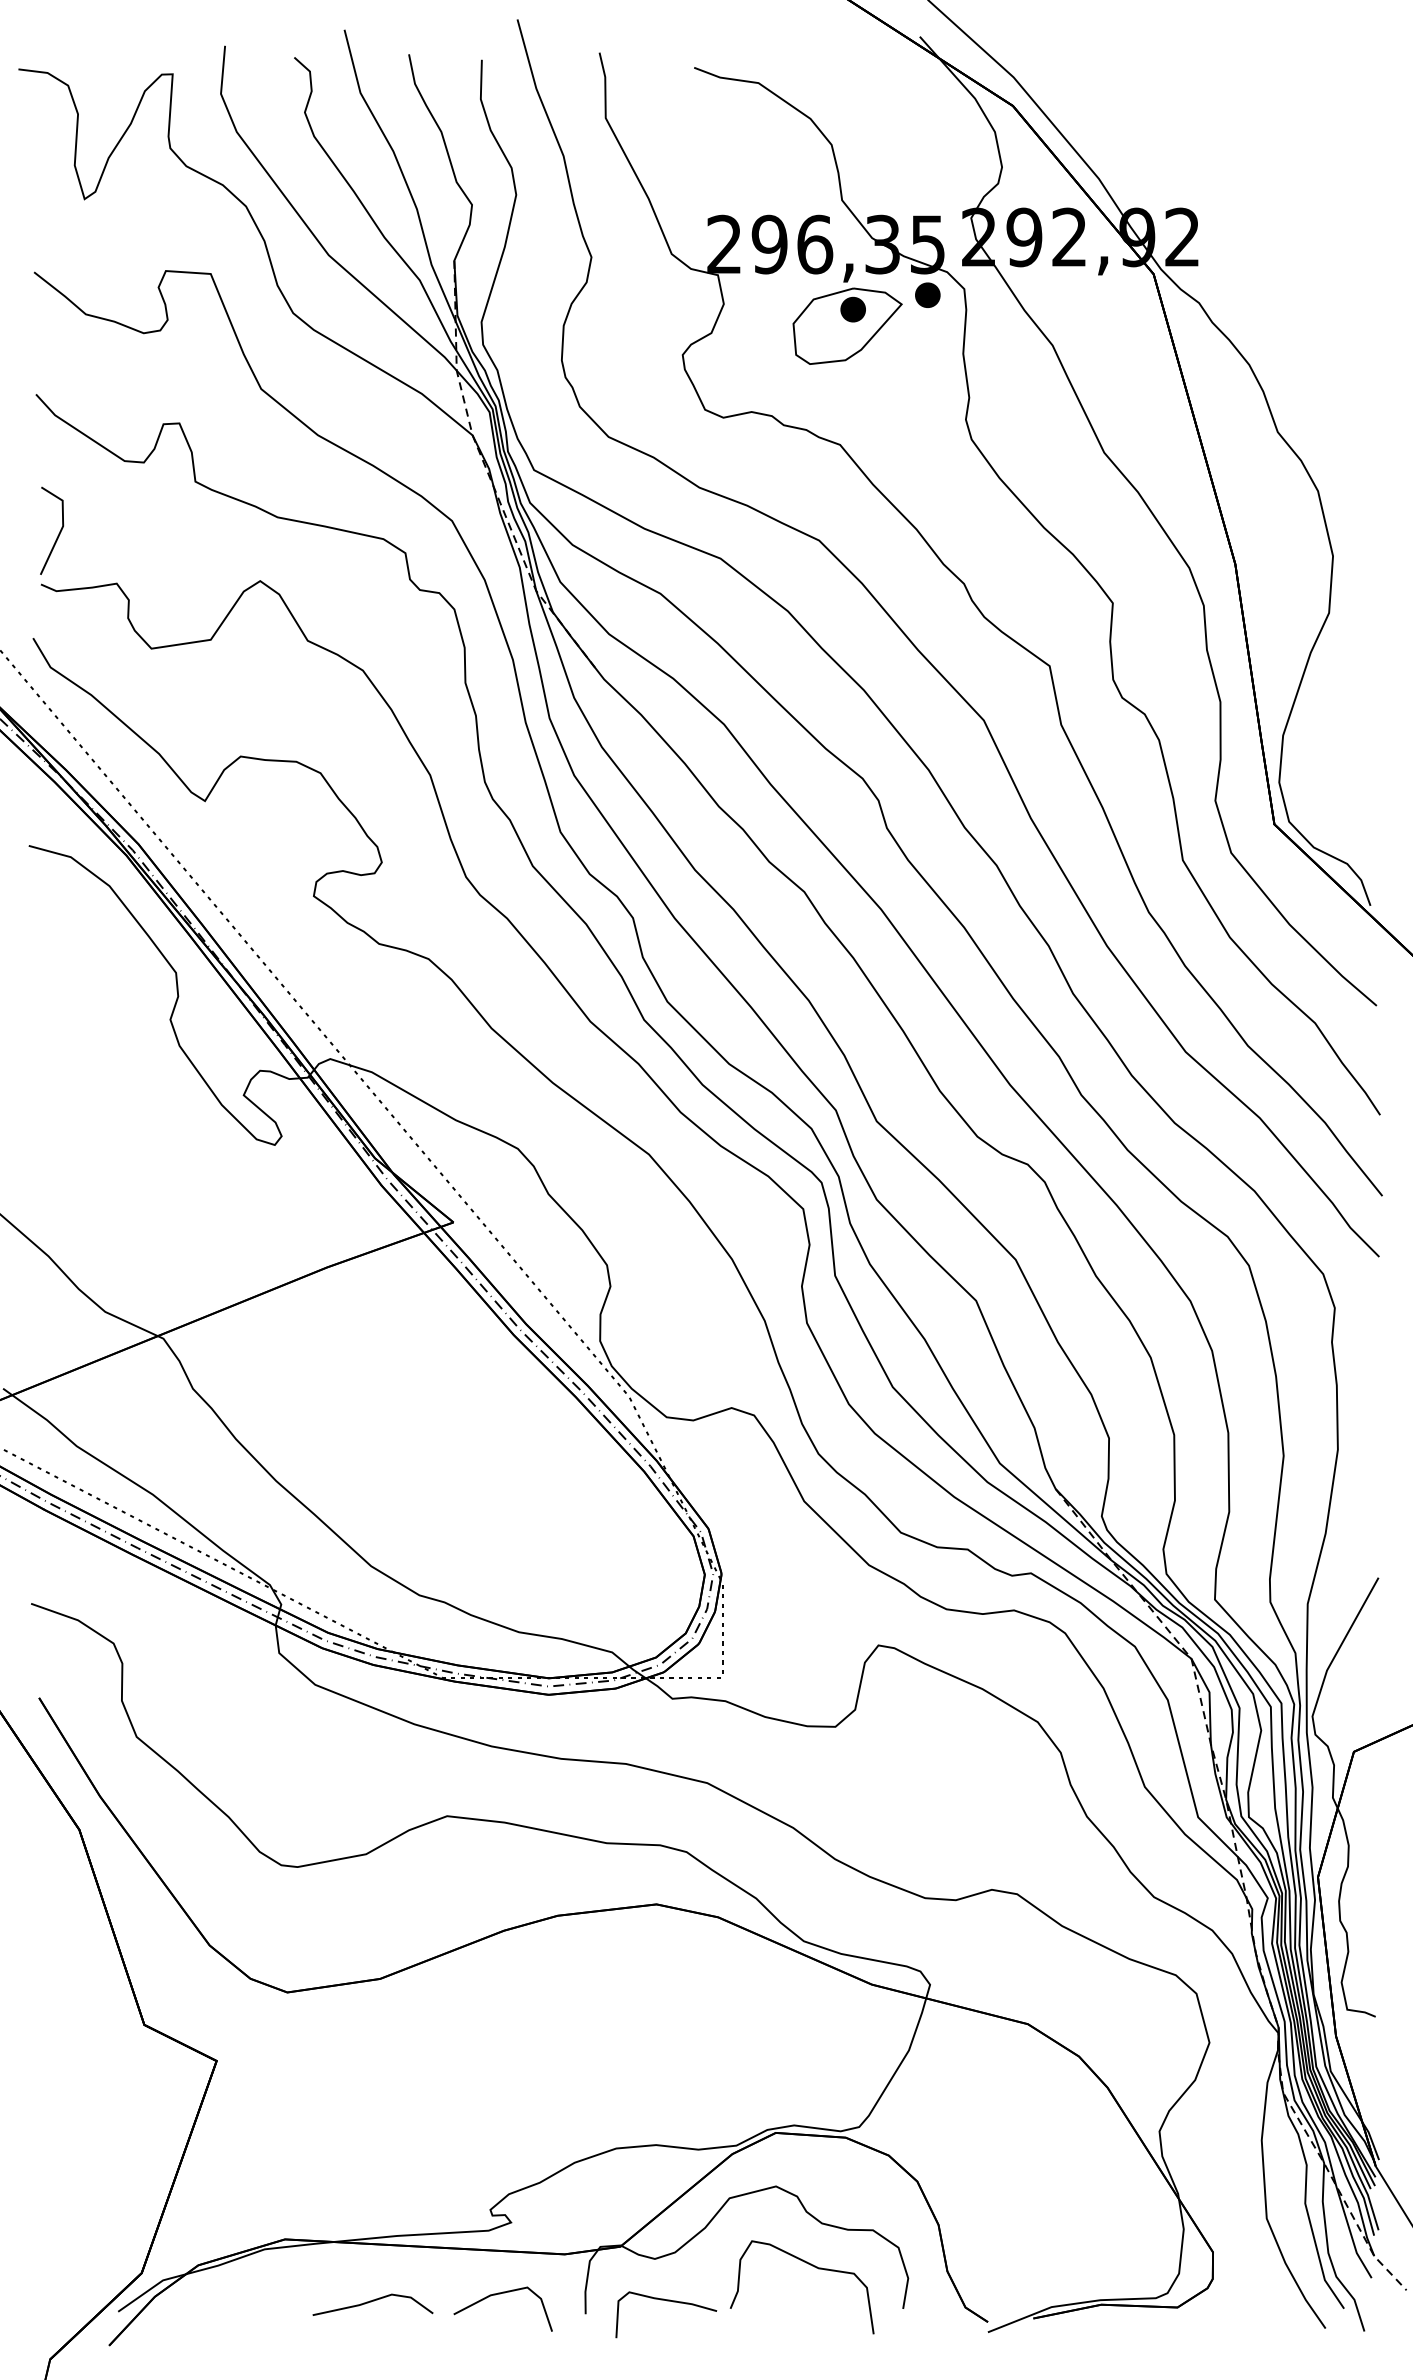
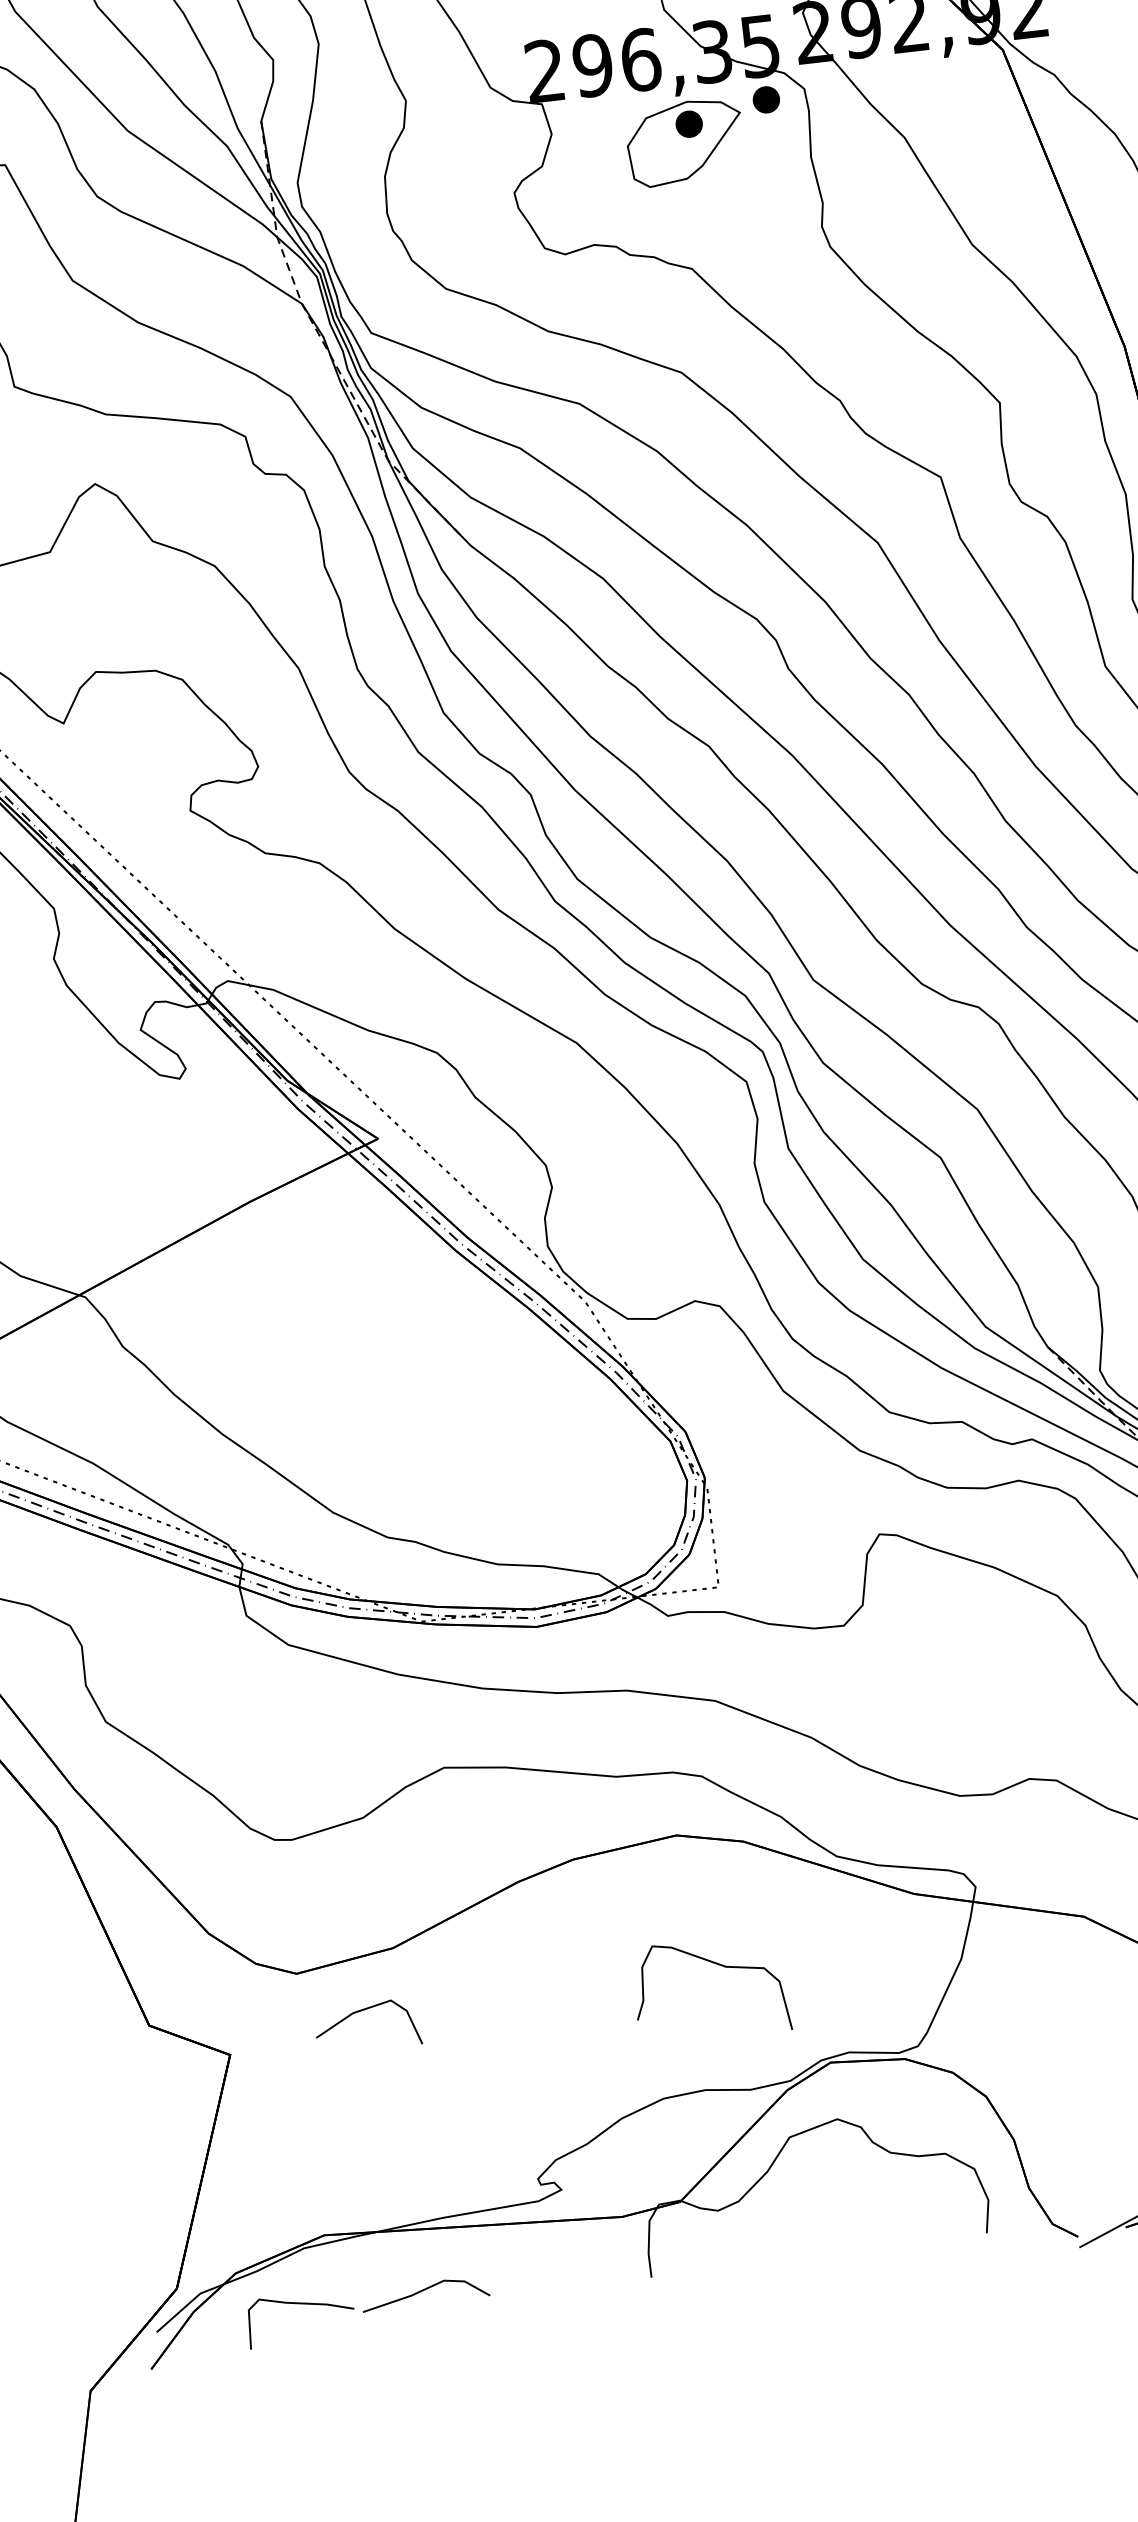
curve: (812, 2266) -> (719, 1965), moved
line: (500, 2294) -> (363, 2011), moved
curve: (666, 2301) -> (299, 2304), moved

